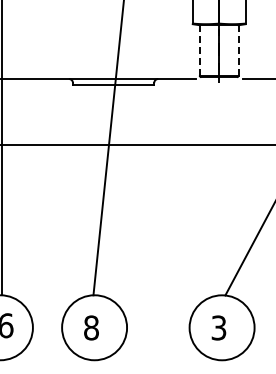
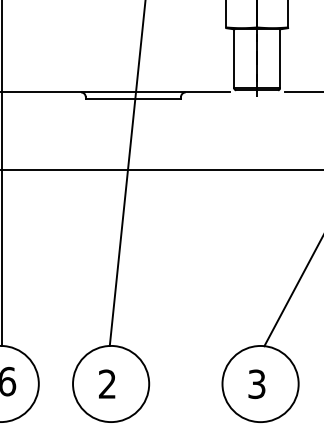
line: (238, 49) -> (279, 57), dashed -> solid
line: (199, 50) -> (234, 58), dashed -> solid
text: (91, 327) -> (107, 383), 8 -> 2

